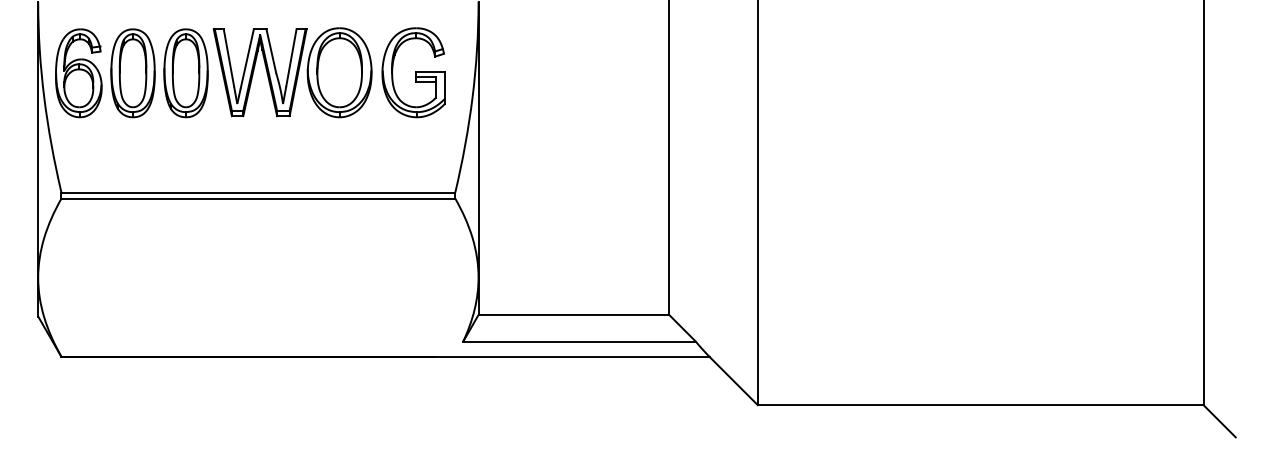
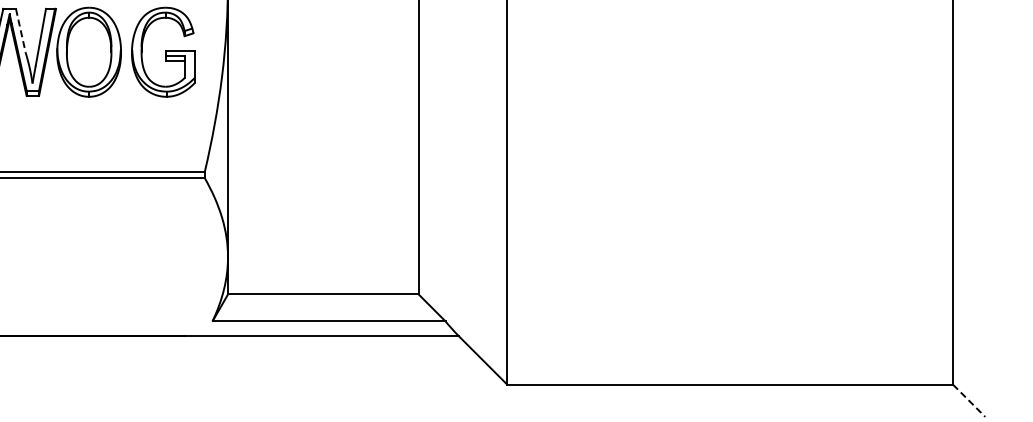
line: (271, 51) -> (20, 31), solid -> dashed
line: (1219, 421) -> (968, 401), solid -> dashed

